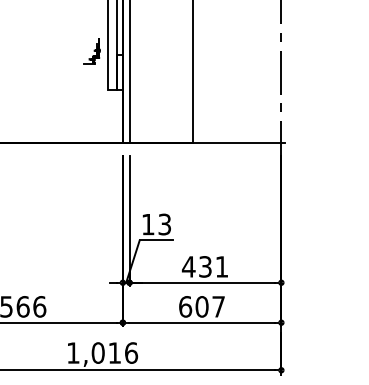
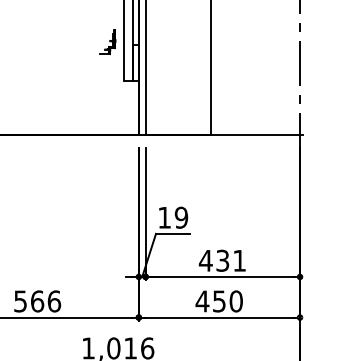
text: (164, 224) -> (181, 217), 13 -> 19
text: (201, 306) -> (218, 301), 607 -> 450

